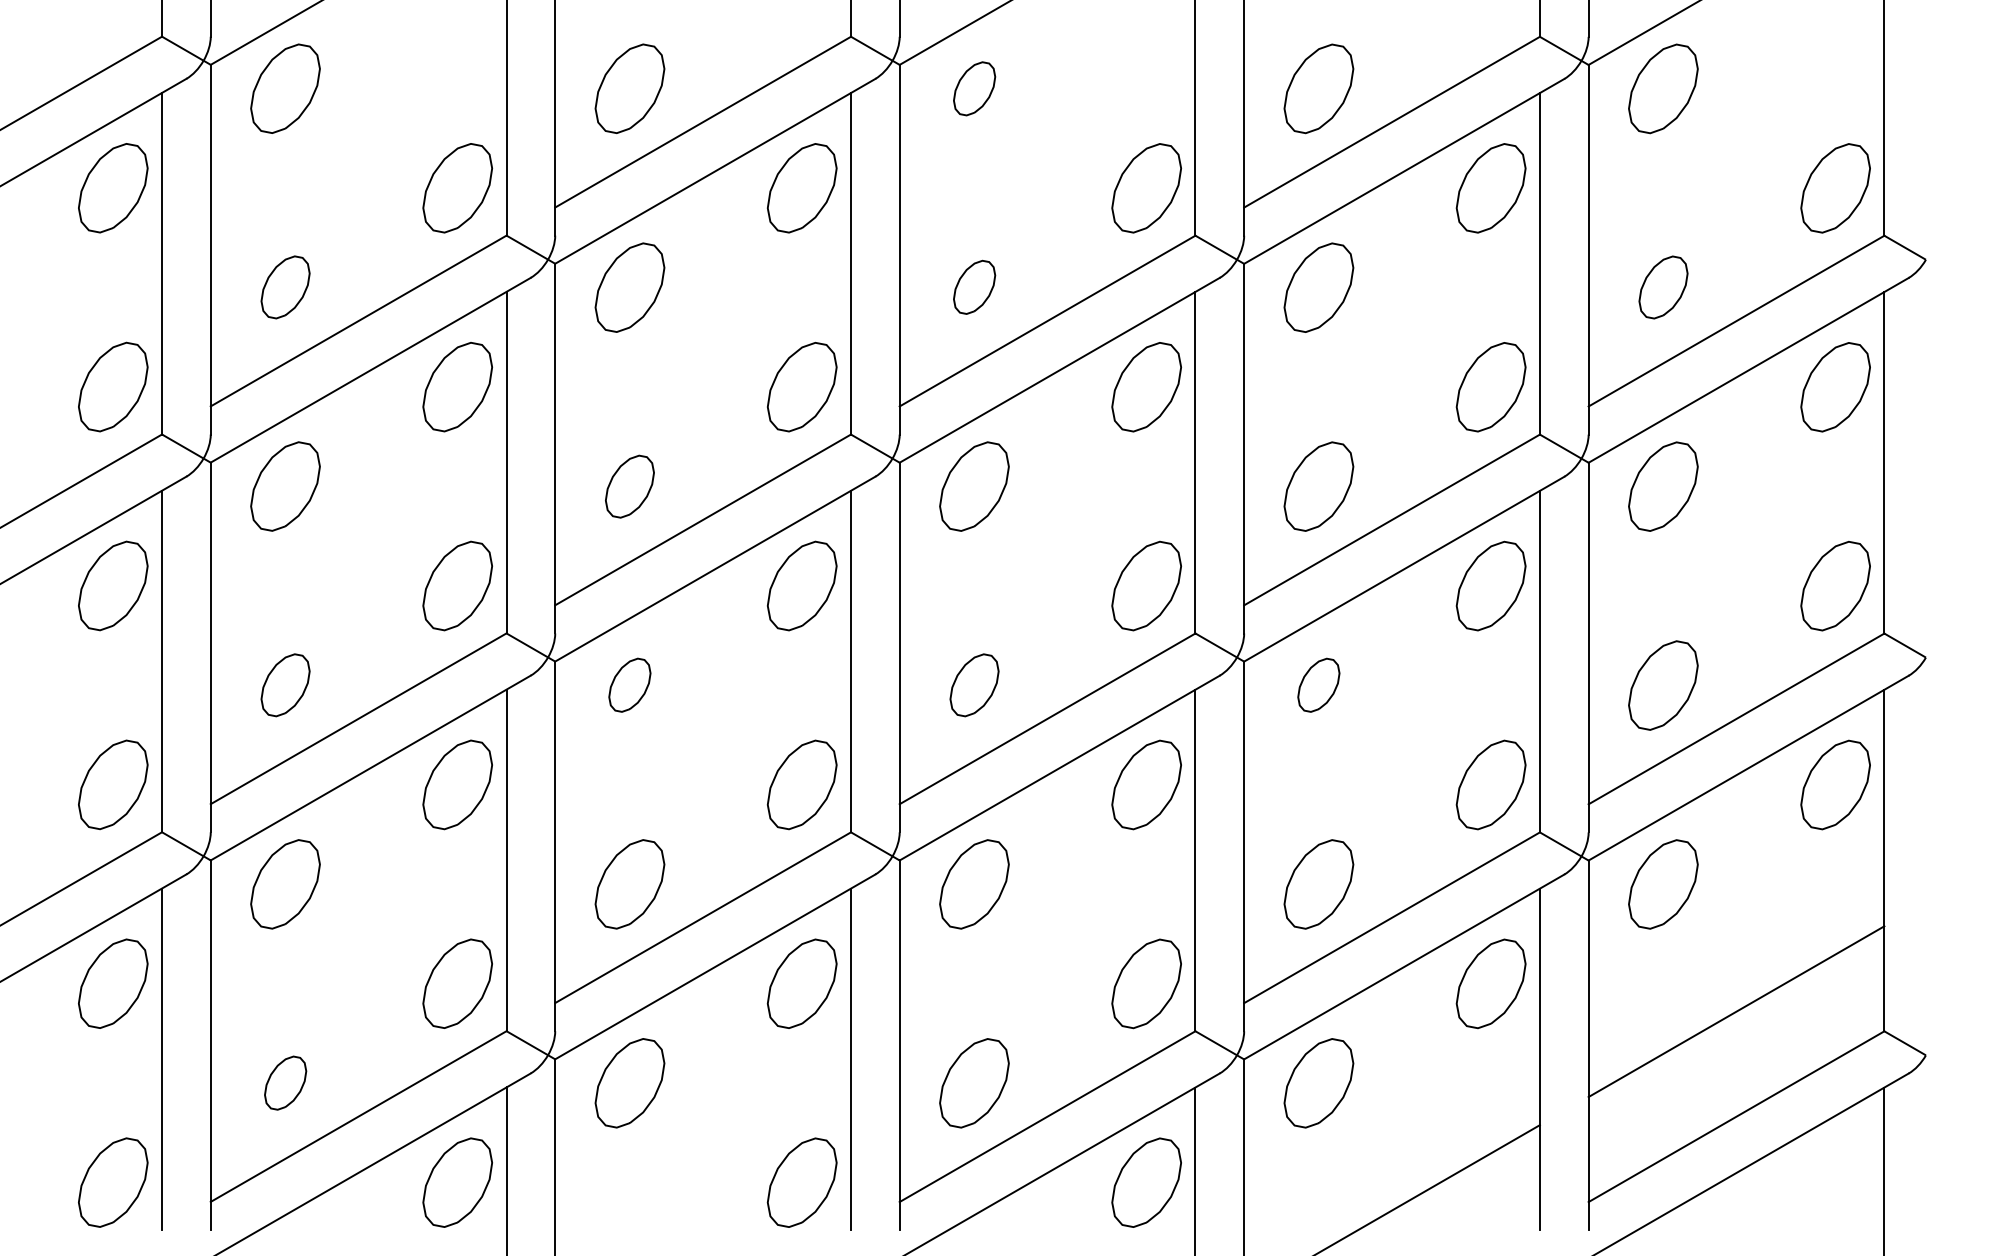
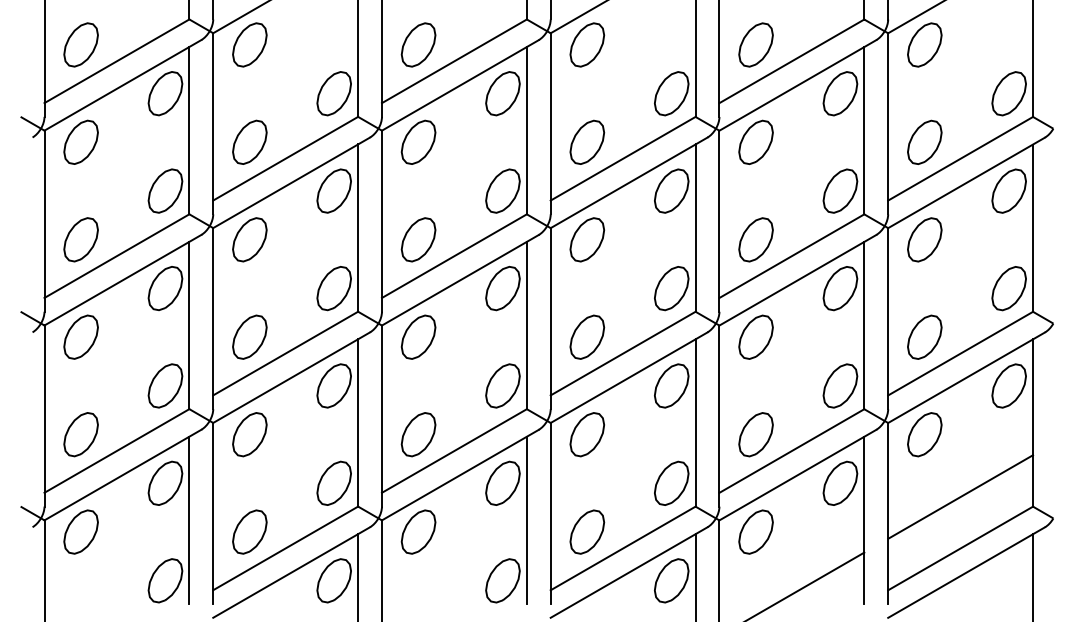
part: (974, 87) -> (587, 44), size x1.67
part: (284, 285) -> (249, 141), size x1.43
part: (974, 285) -> (587, 141), size x1.67
part: (1662, 285) -> (924, 141), size x1.43
part: (629, 485) -> (418, 239), size x1.43
part: (284, 683) -> (249, 336), size x1.43
part: (629, 683) -> (418, 336), size x1.67
part: (974, 683) -> (587, 336), size x1.43
part: (1317, 683) -> (755, 336), size x1.67
part: (284, 1082) -> (249, 531), size x1.67

